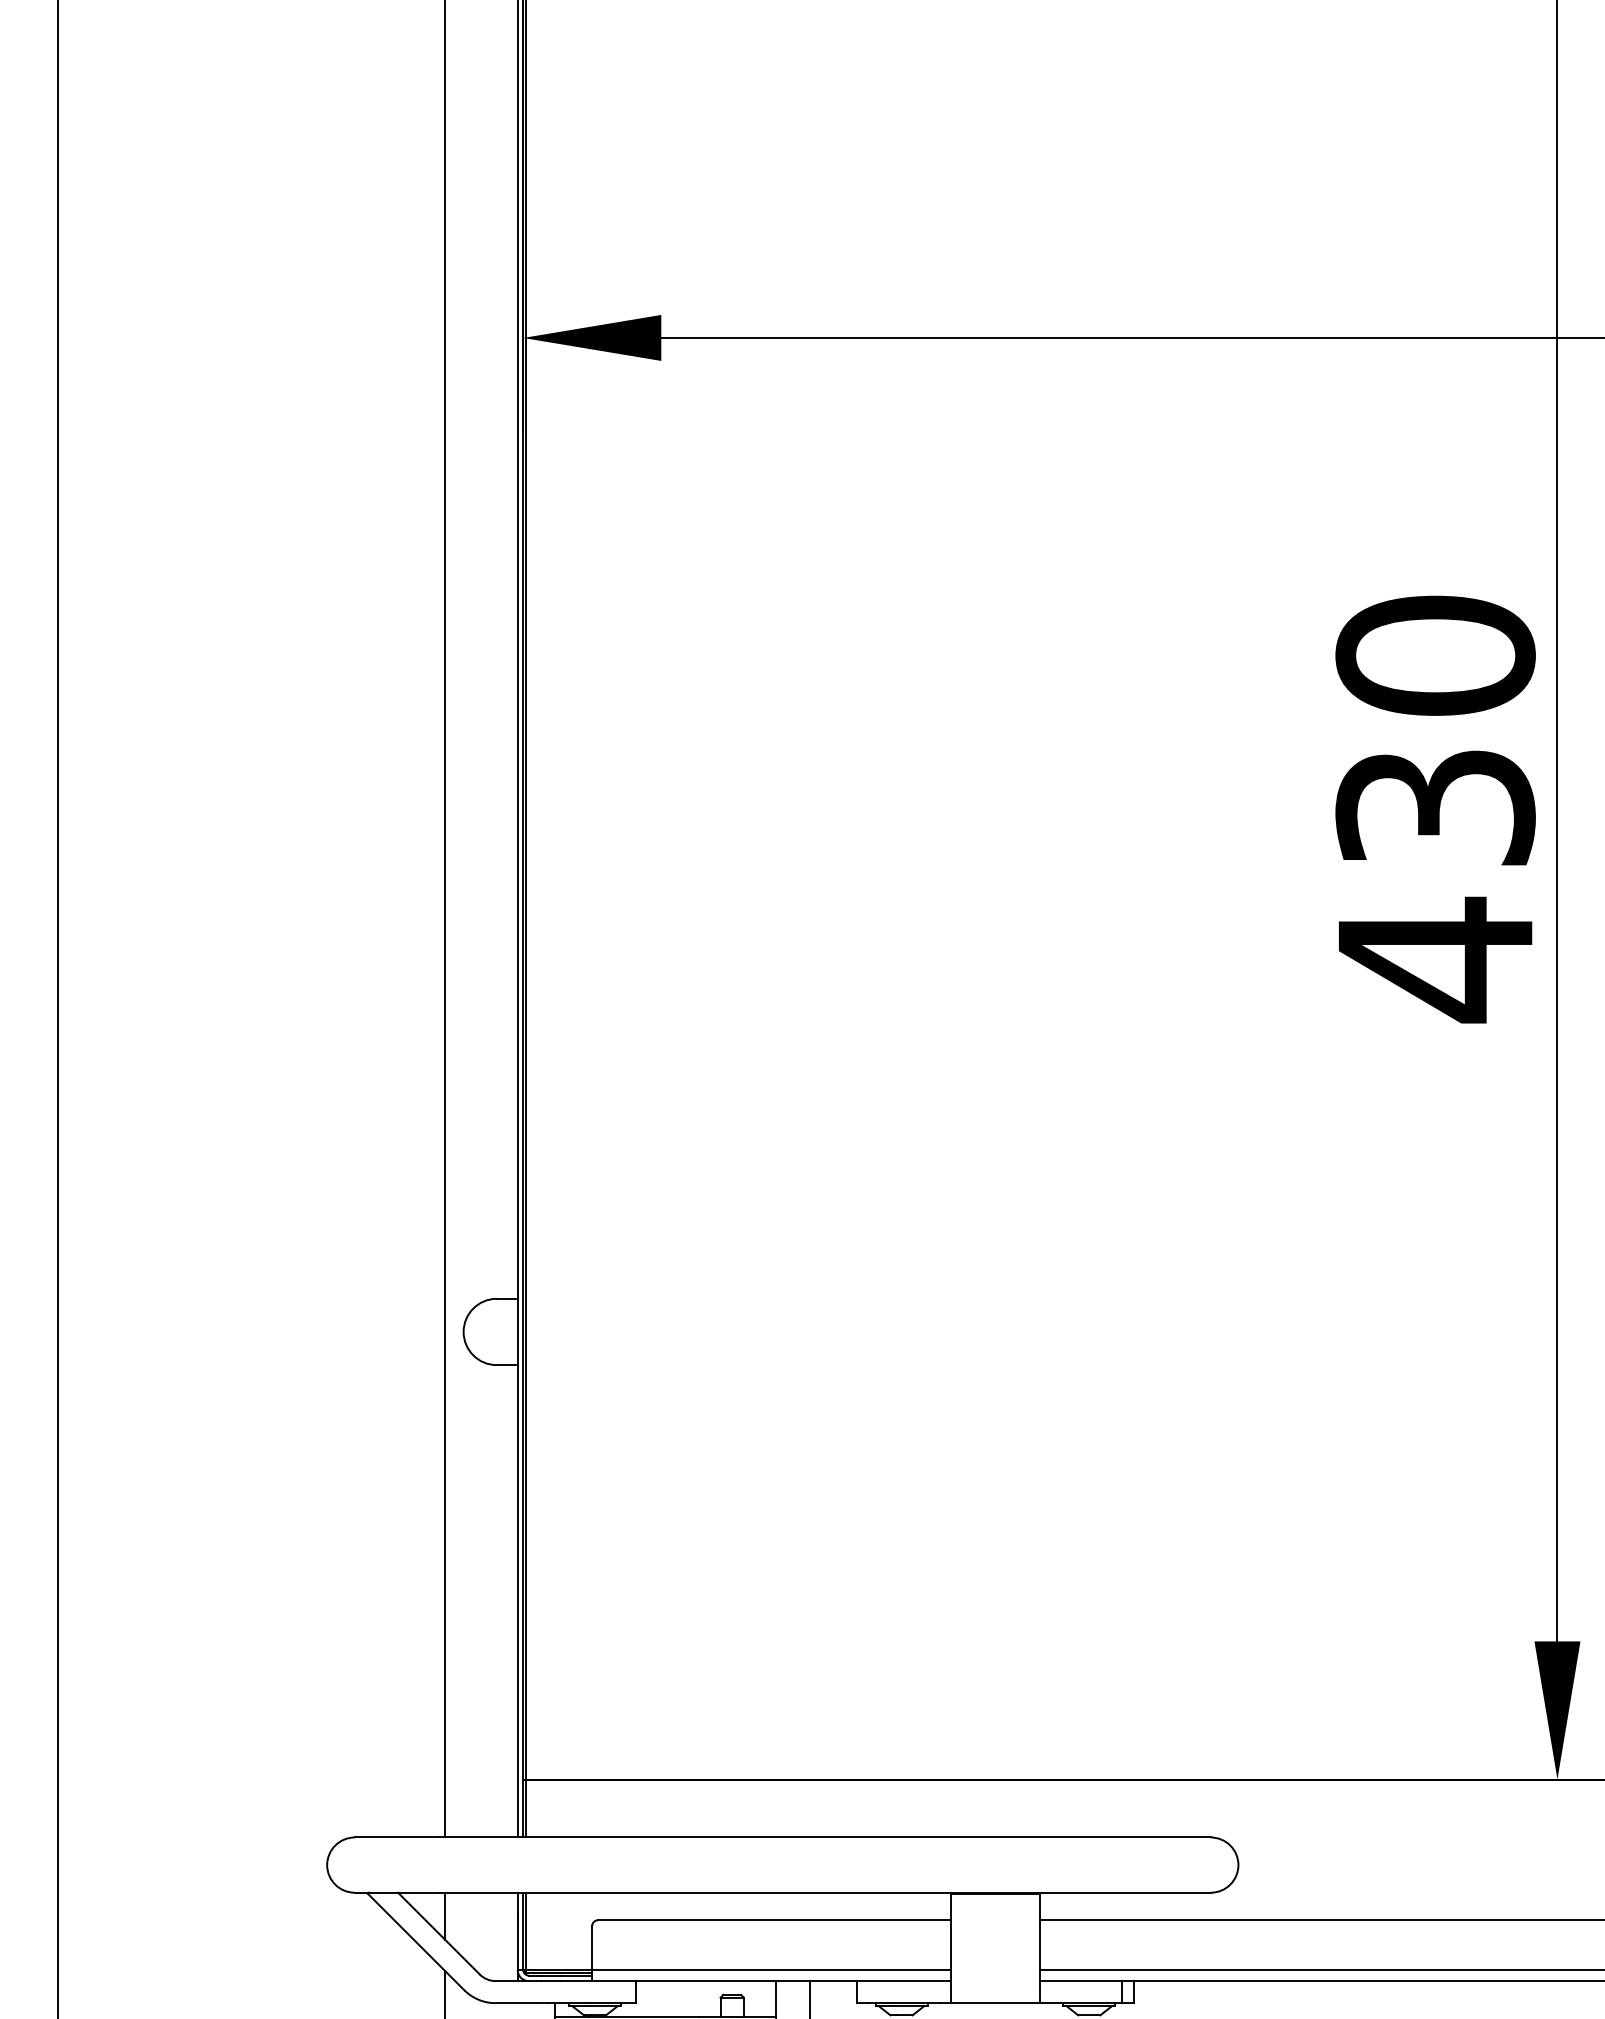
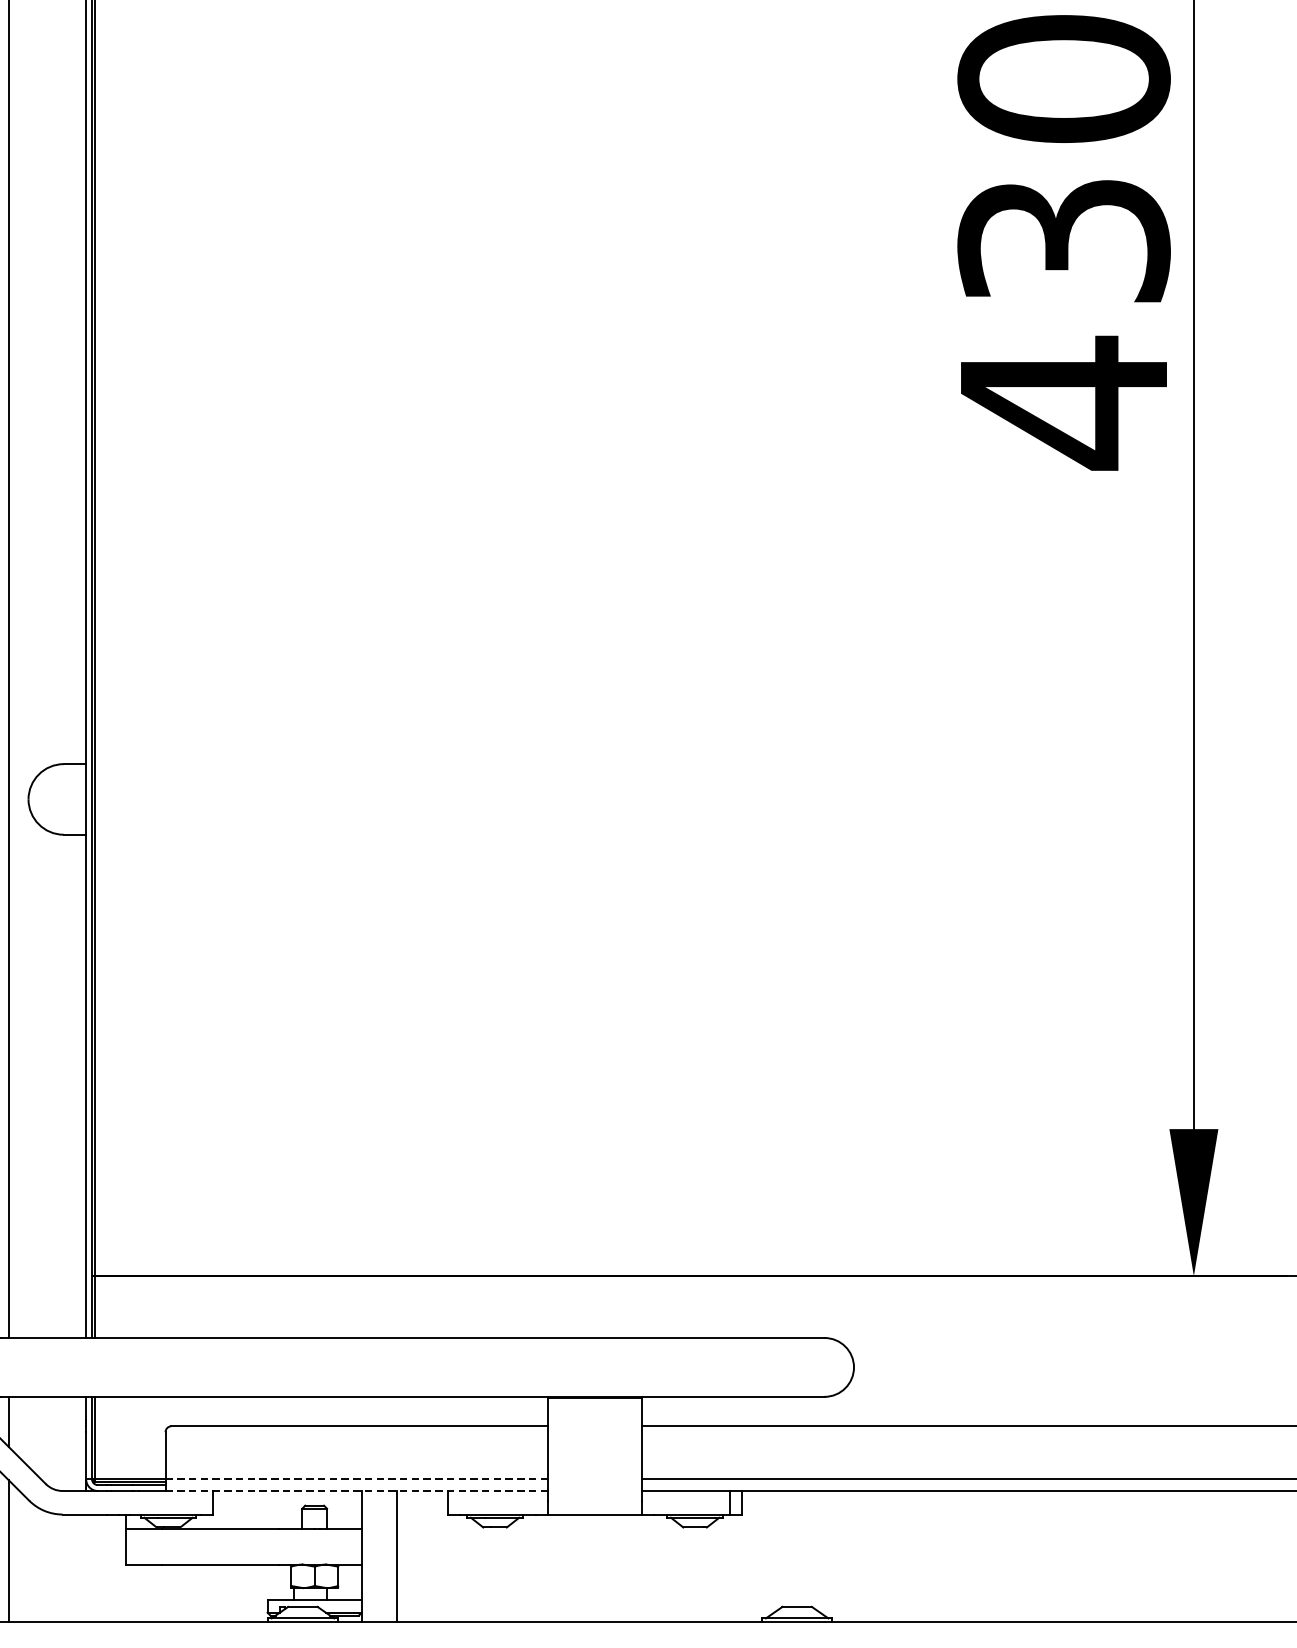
line: (772, 1970) -> (357, 1479), solid -> dashed
line: (772, 1981) -> (357, 1491), solid -> dashed

